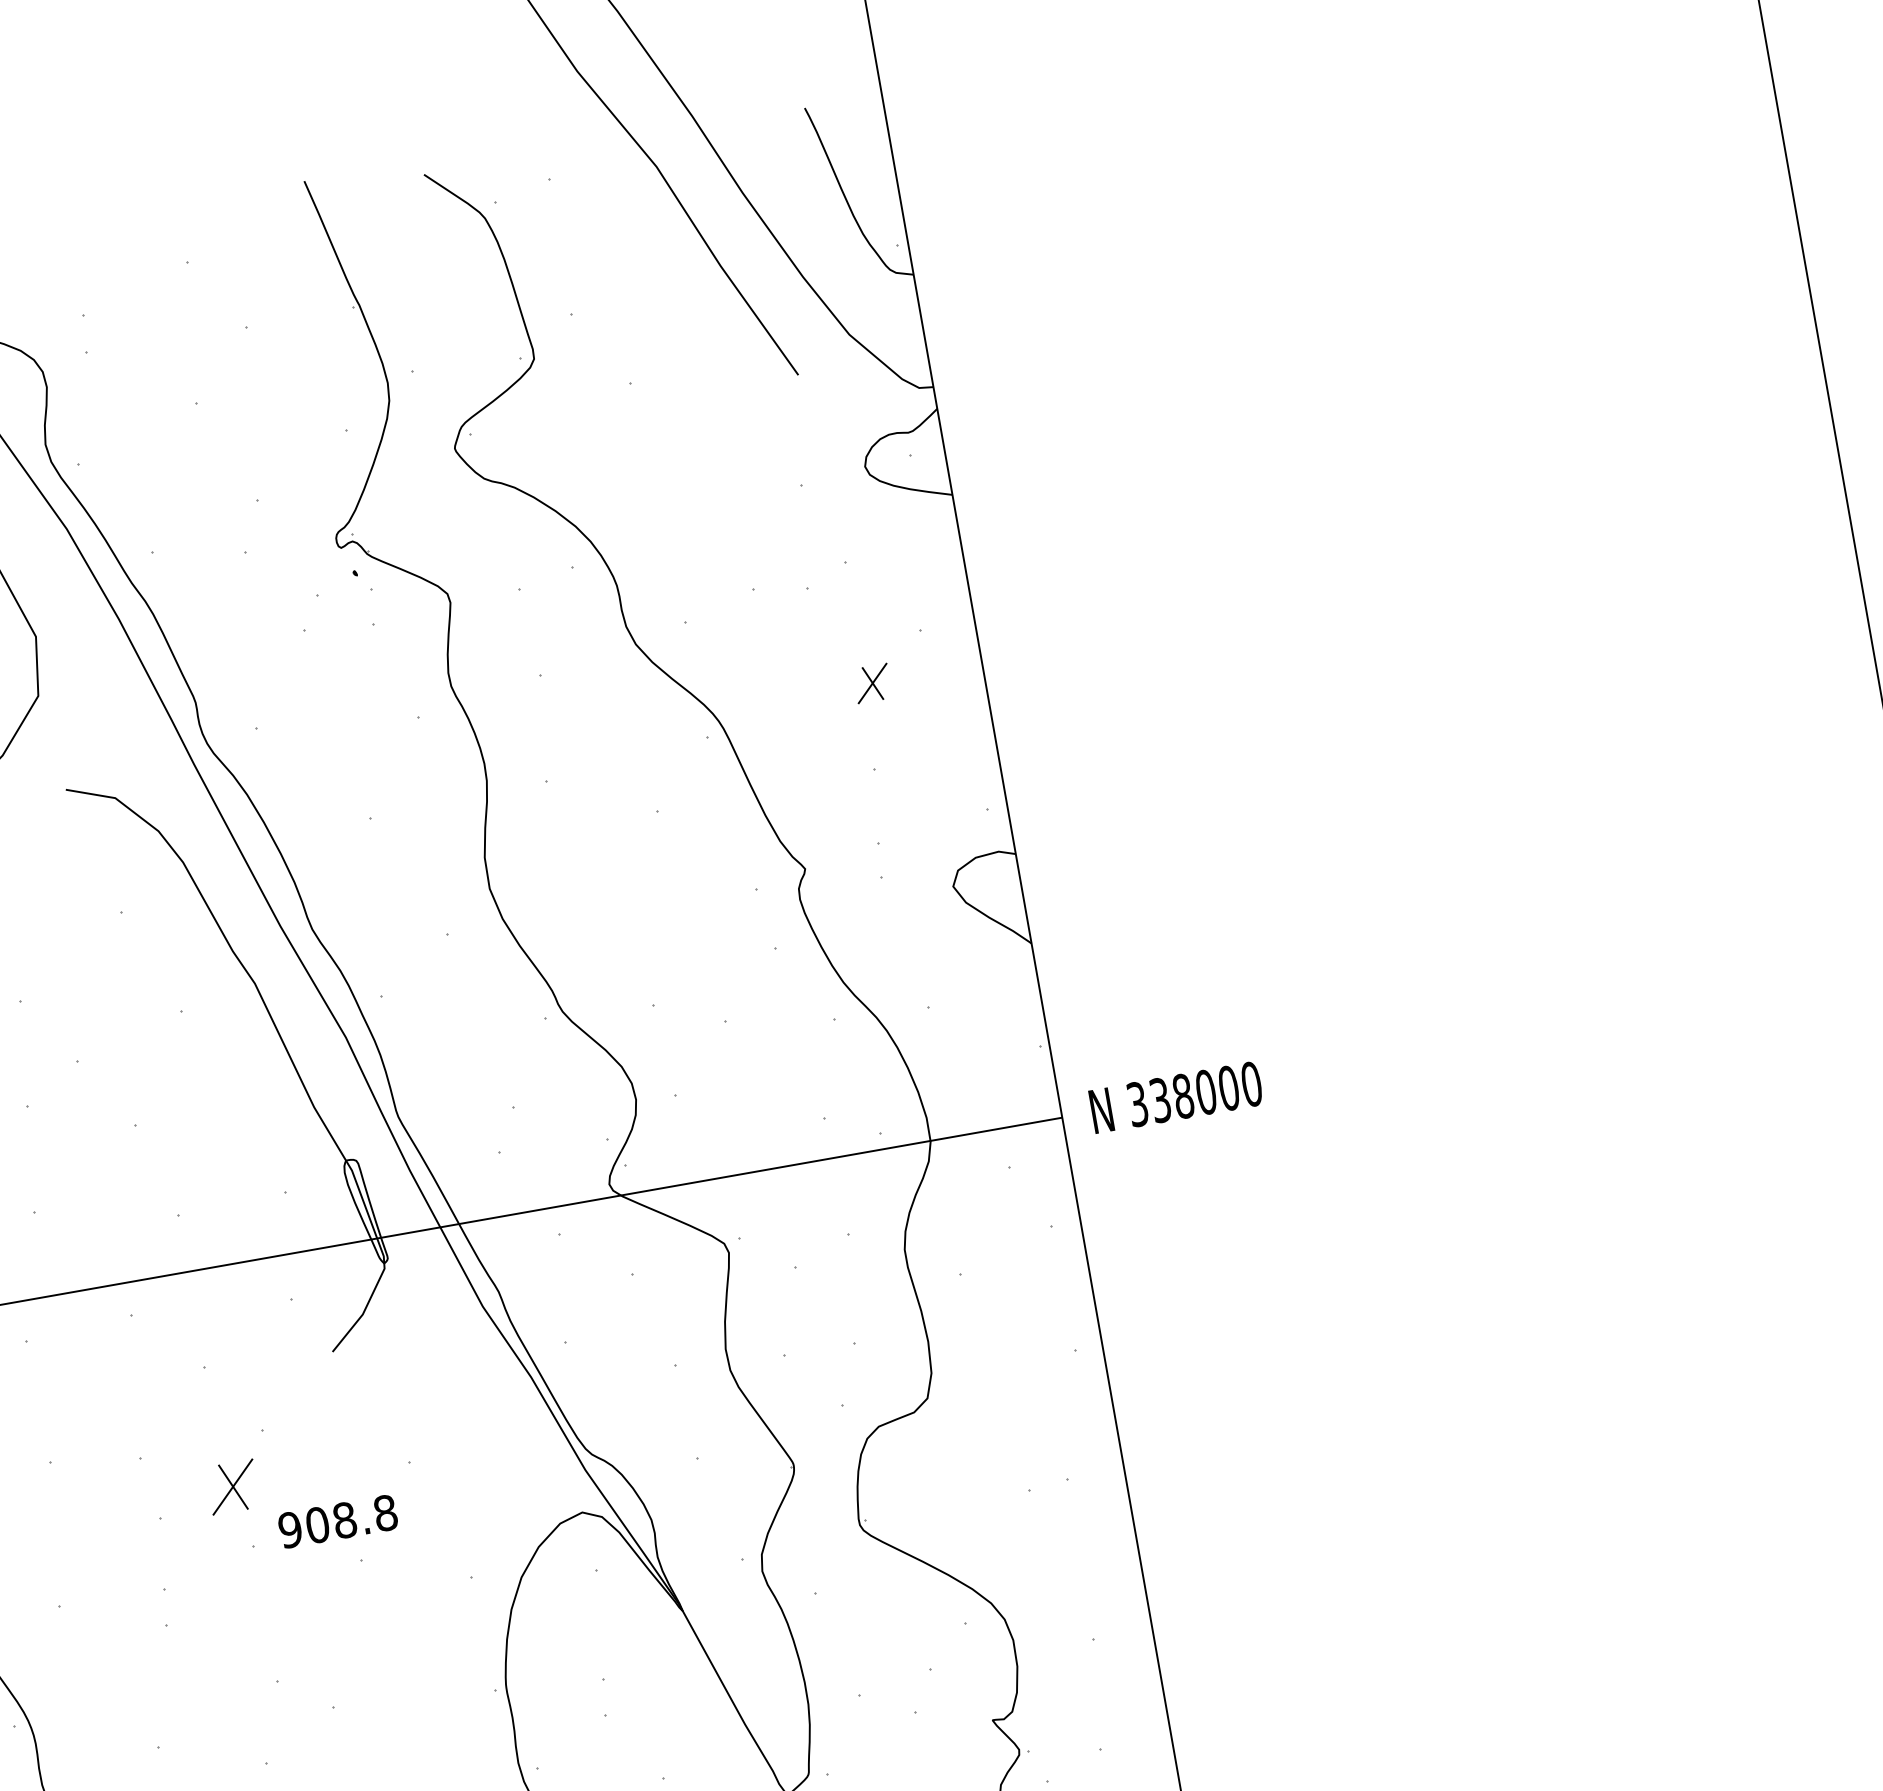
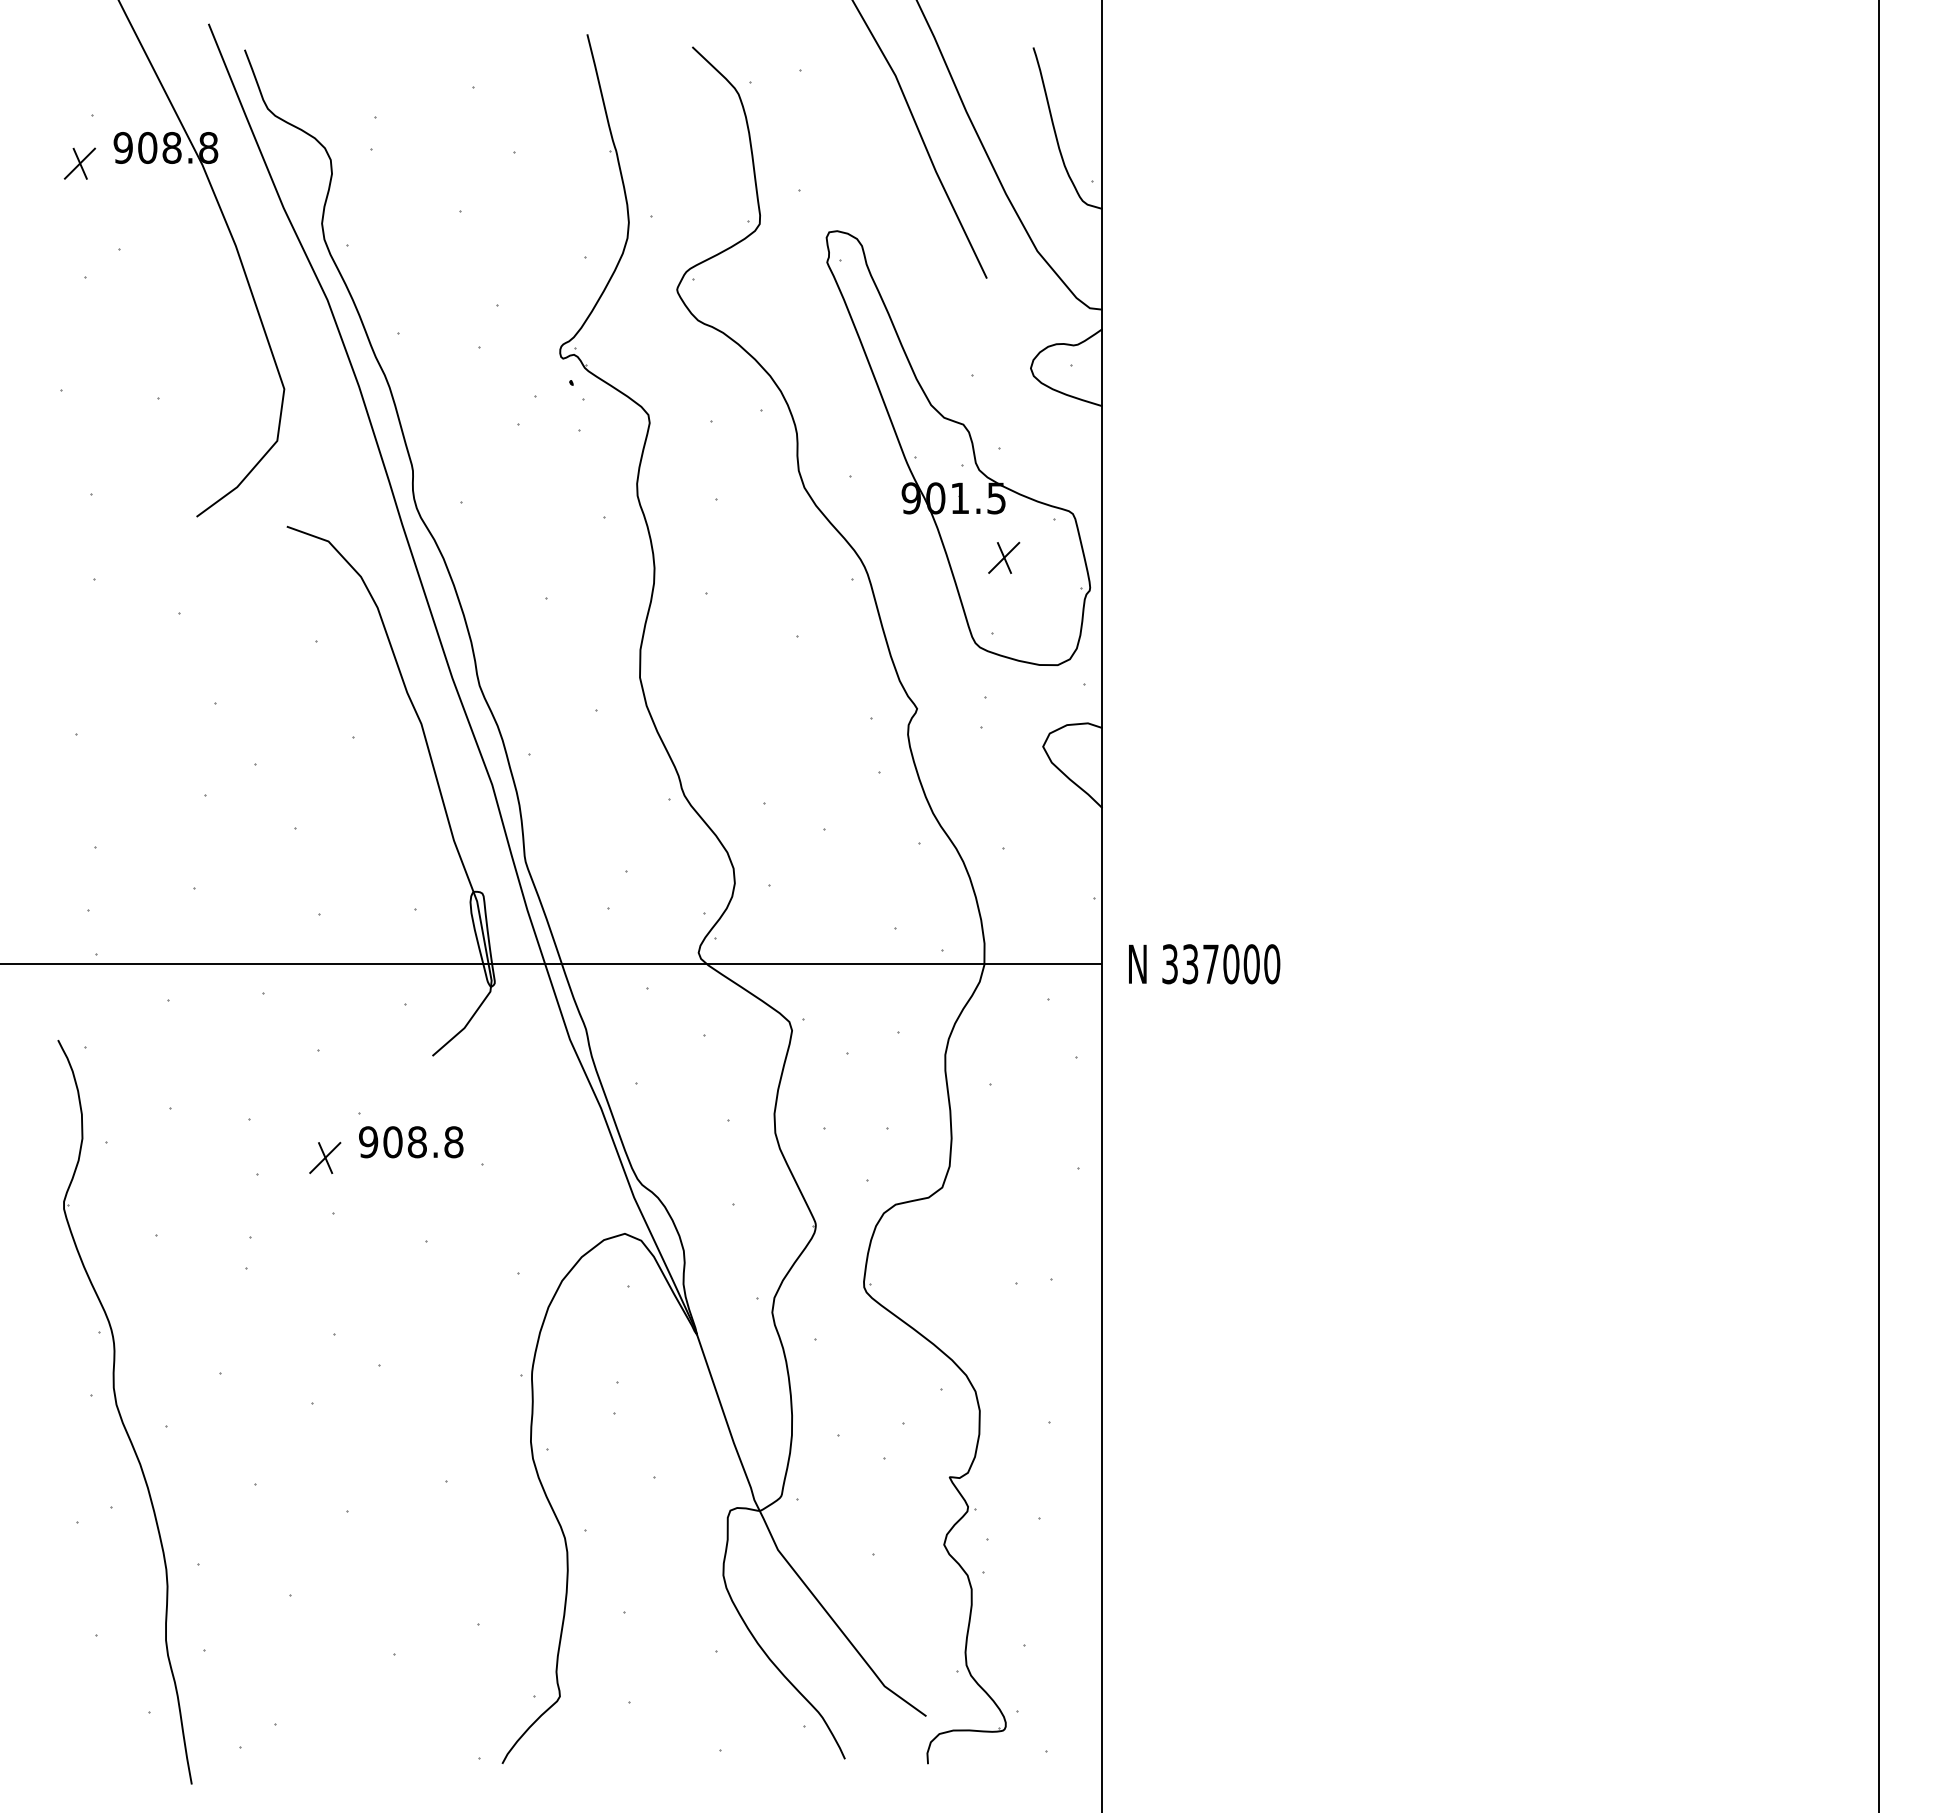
part: (800, 570) -> (958, 448), added
text: (1182, 1096) -> (1210, 964), 338000 -> 337000
part: (233, 1486) -> (325, 1157), size x0.71
text: (338, 1521) -> (411, 1142), moved

